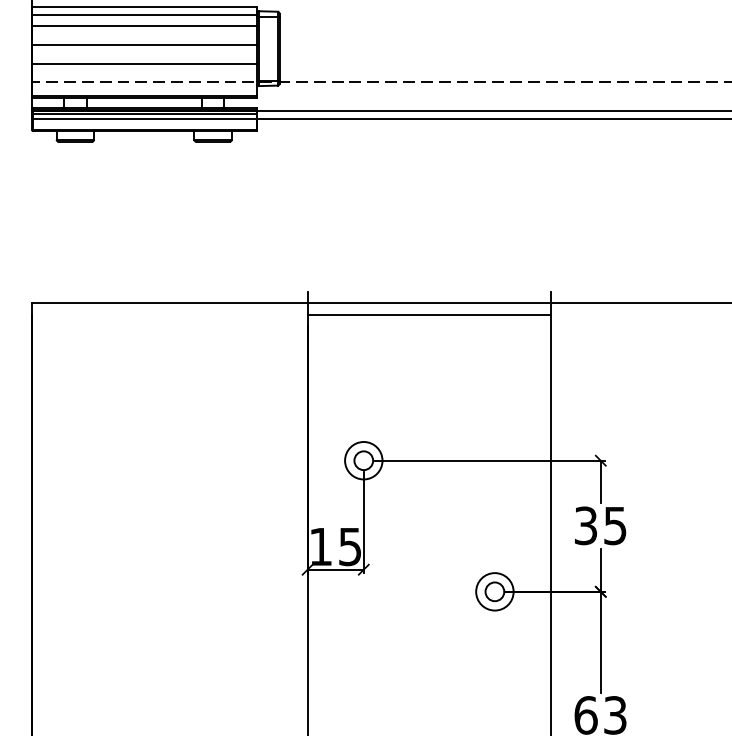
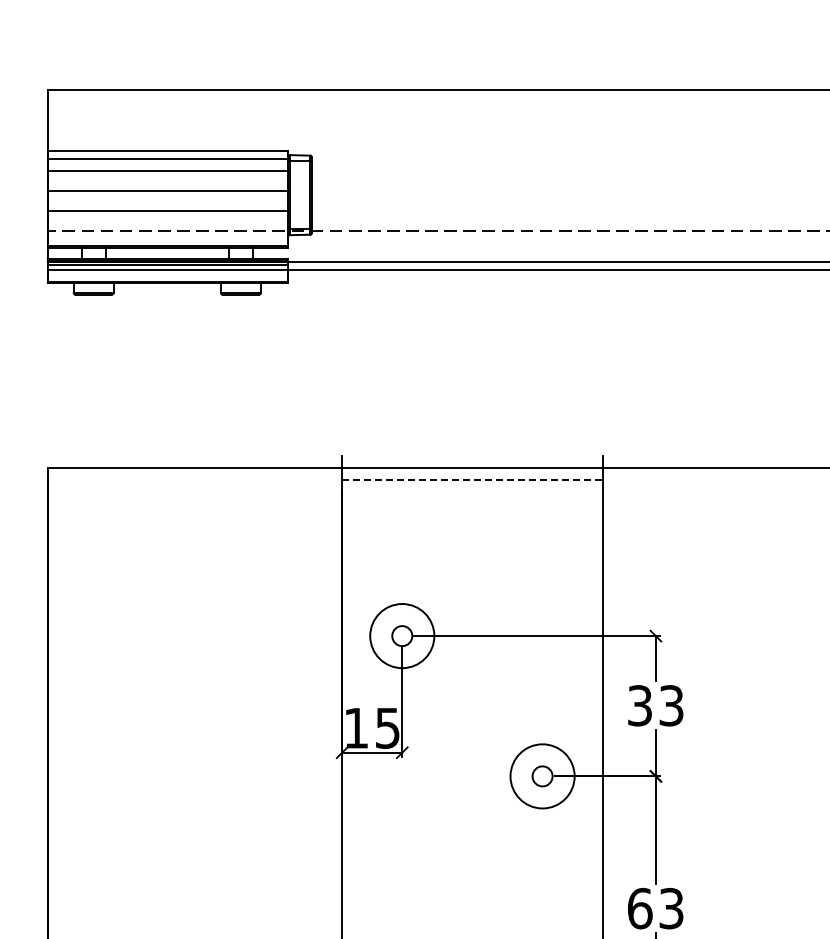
line: (429, 314) -> (472, 479), solid -> dashed
circle: (363, 461) -> (402, 636), size x1.6
text: (615, 525) -> (671, 705), 35 -> 33
circle: (494, 591) -> (542, 776), size x1.6

